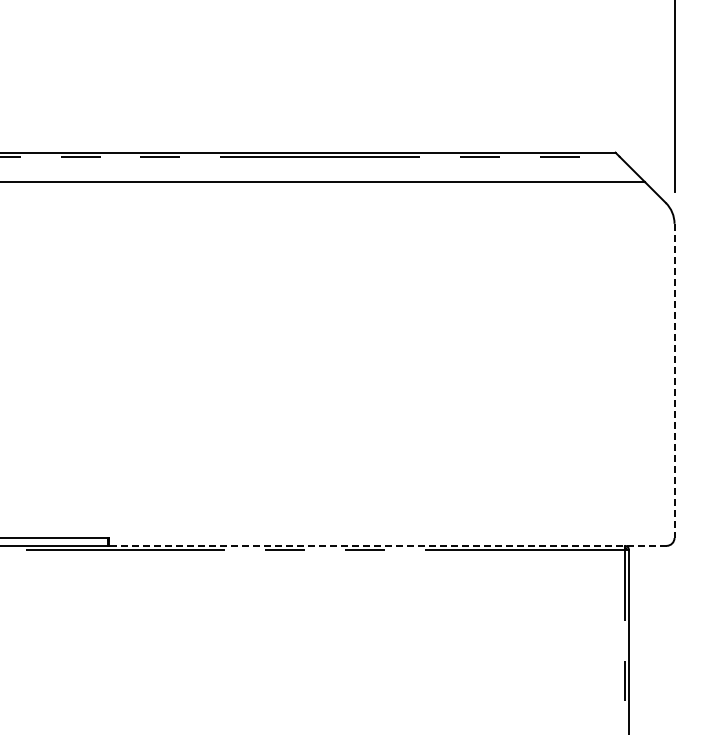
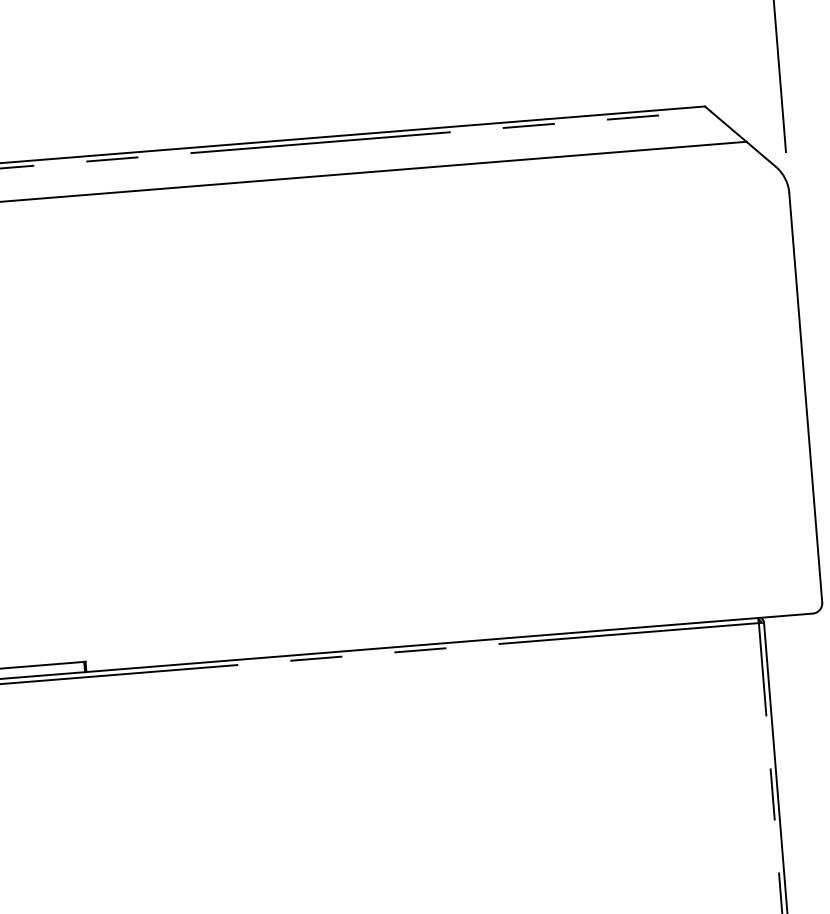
line: (674, 381) -> (805, 398), dashed -> solid
line: (387, 545) -> (448, 642), dashed -> solid

